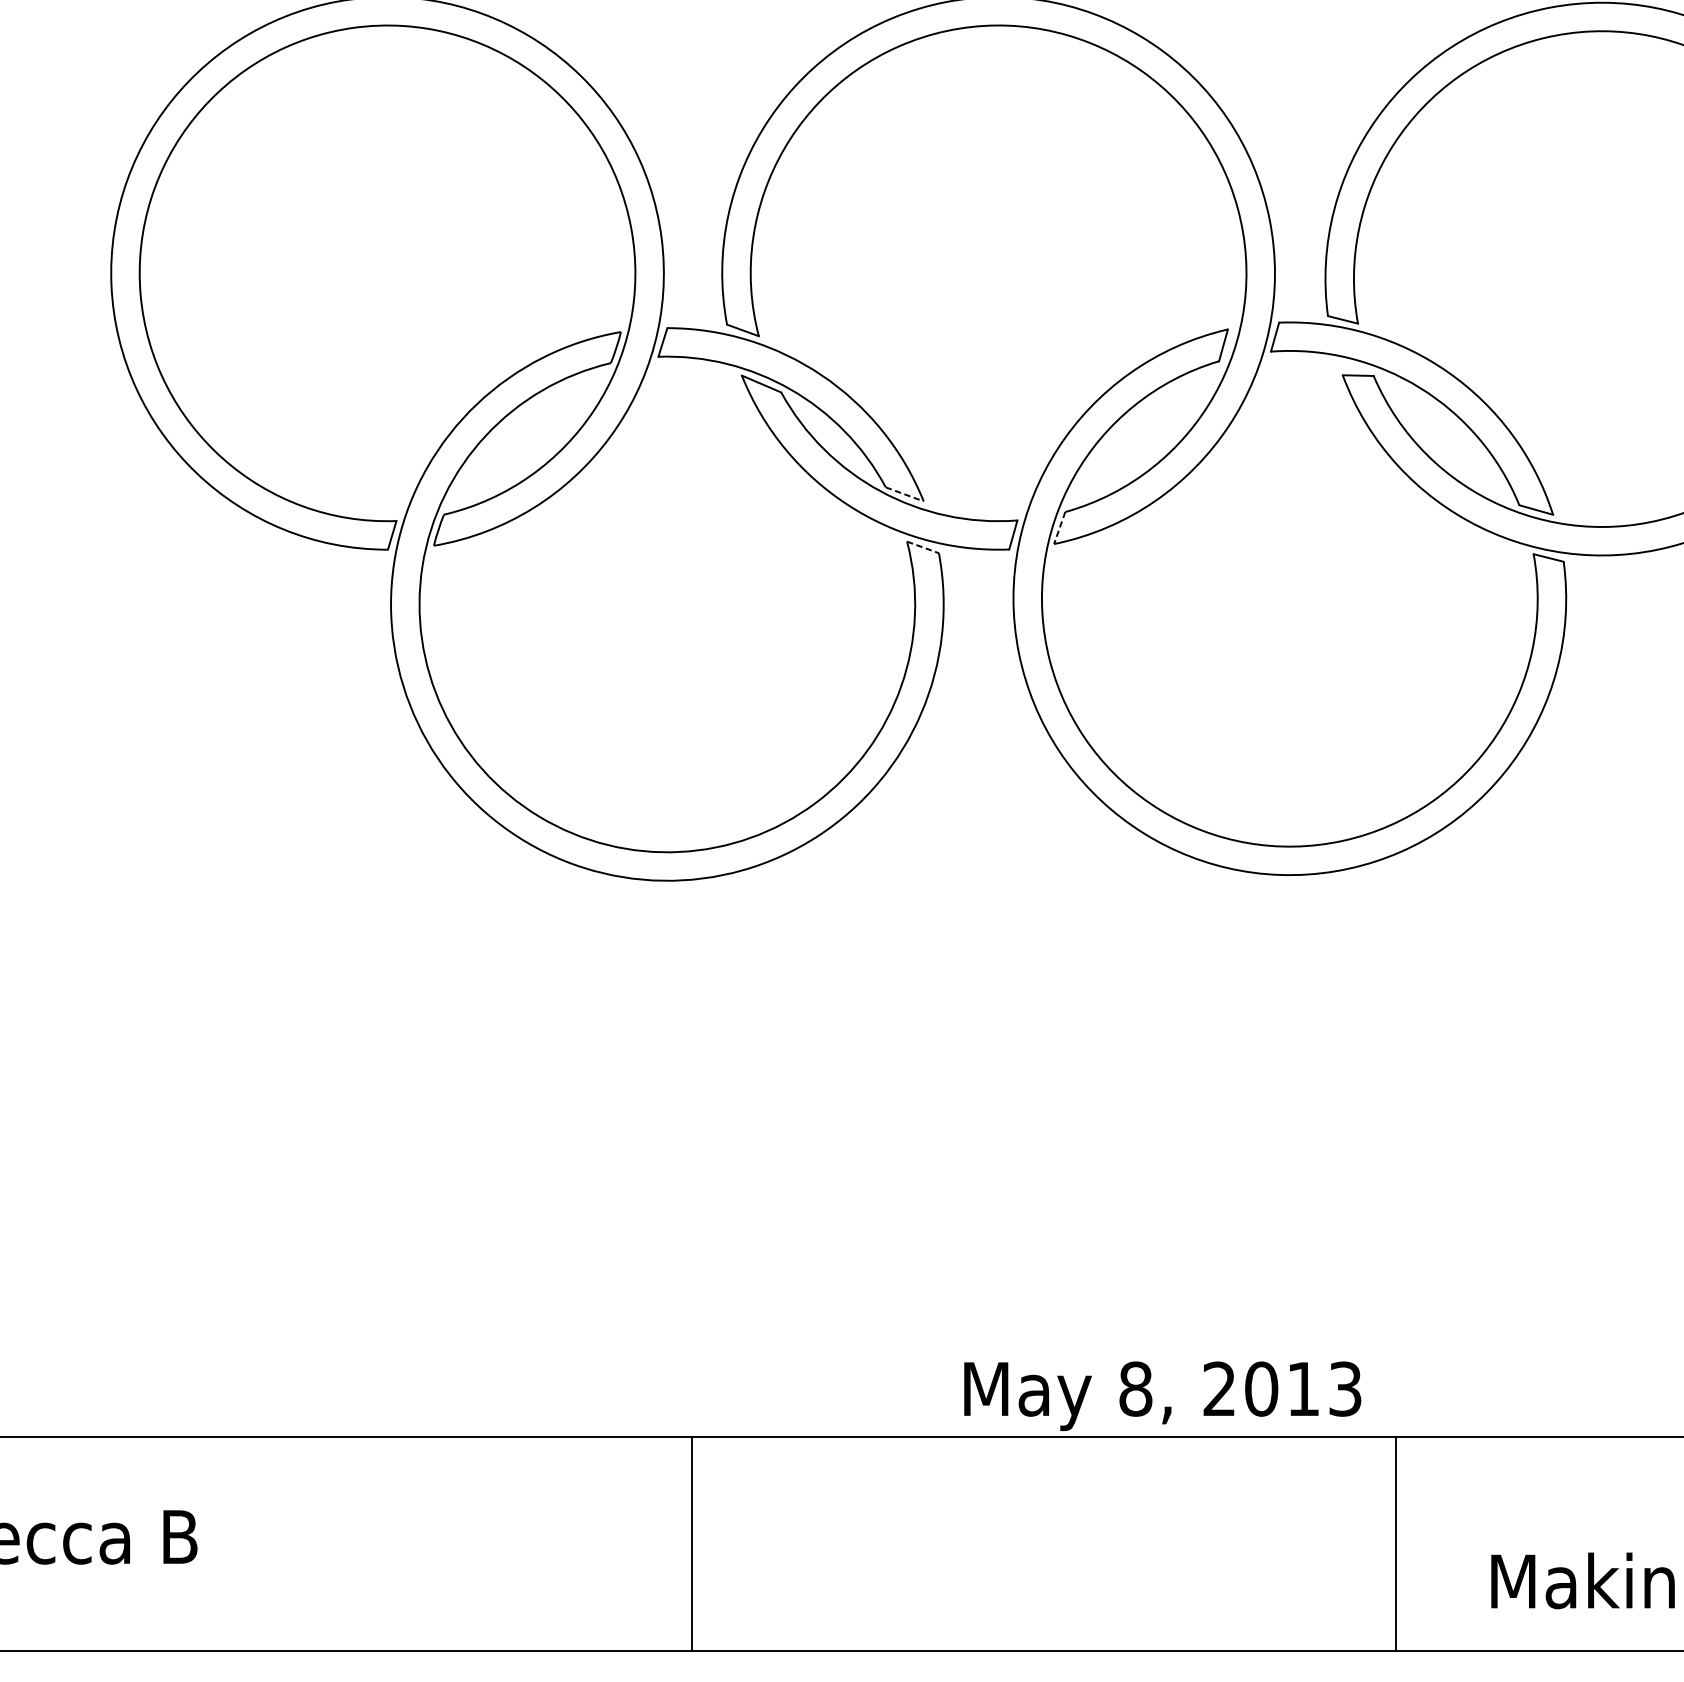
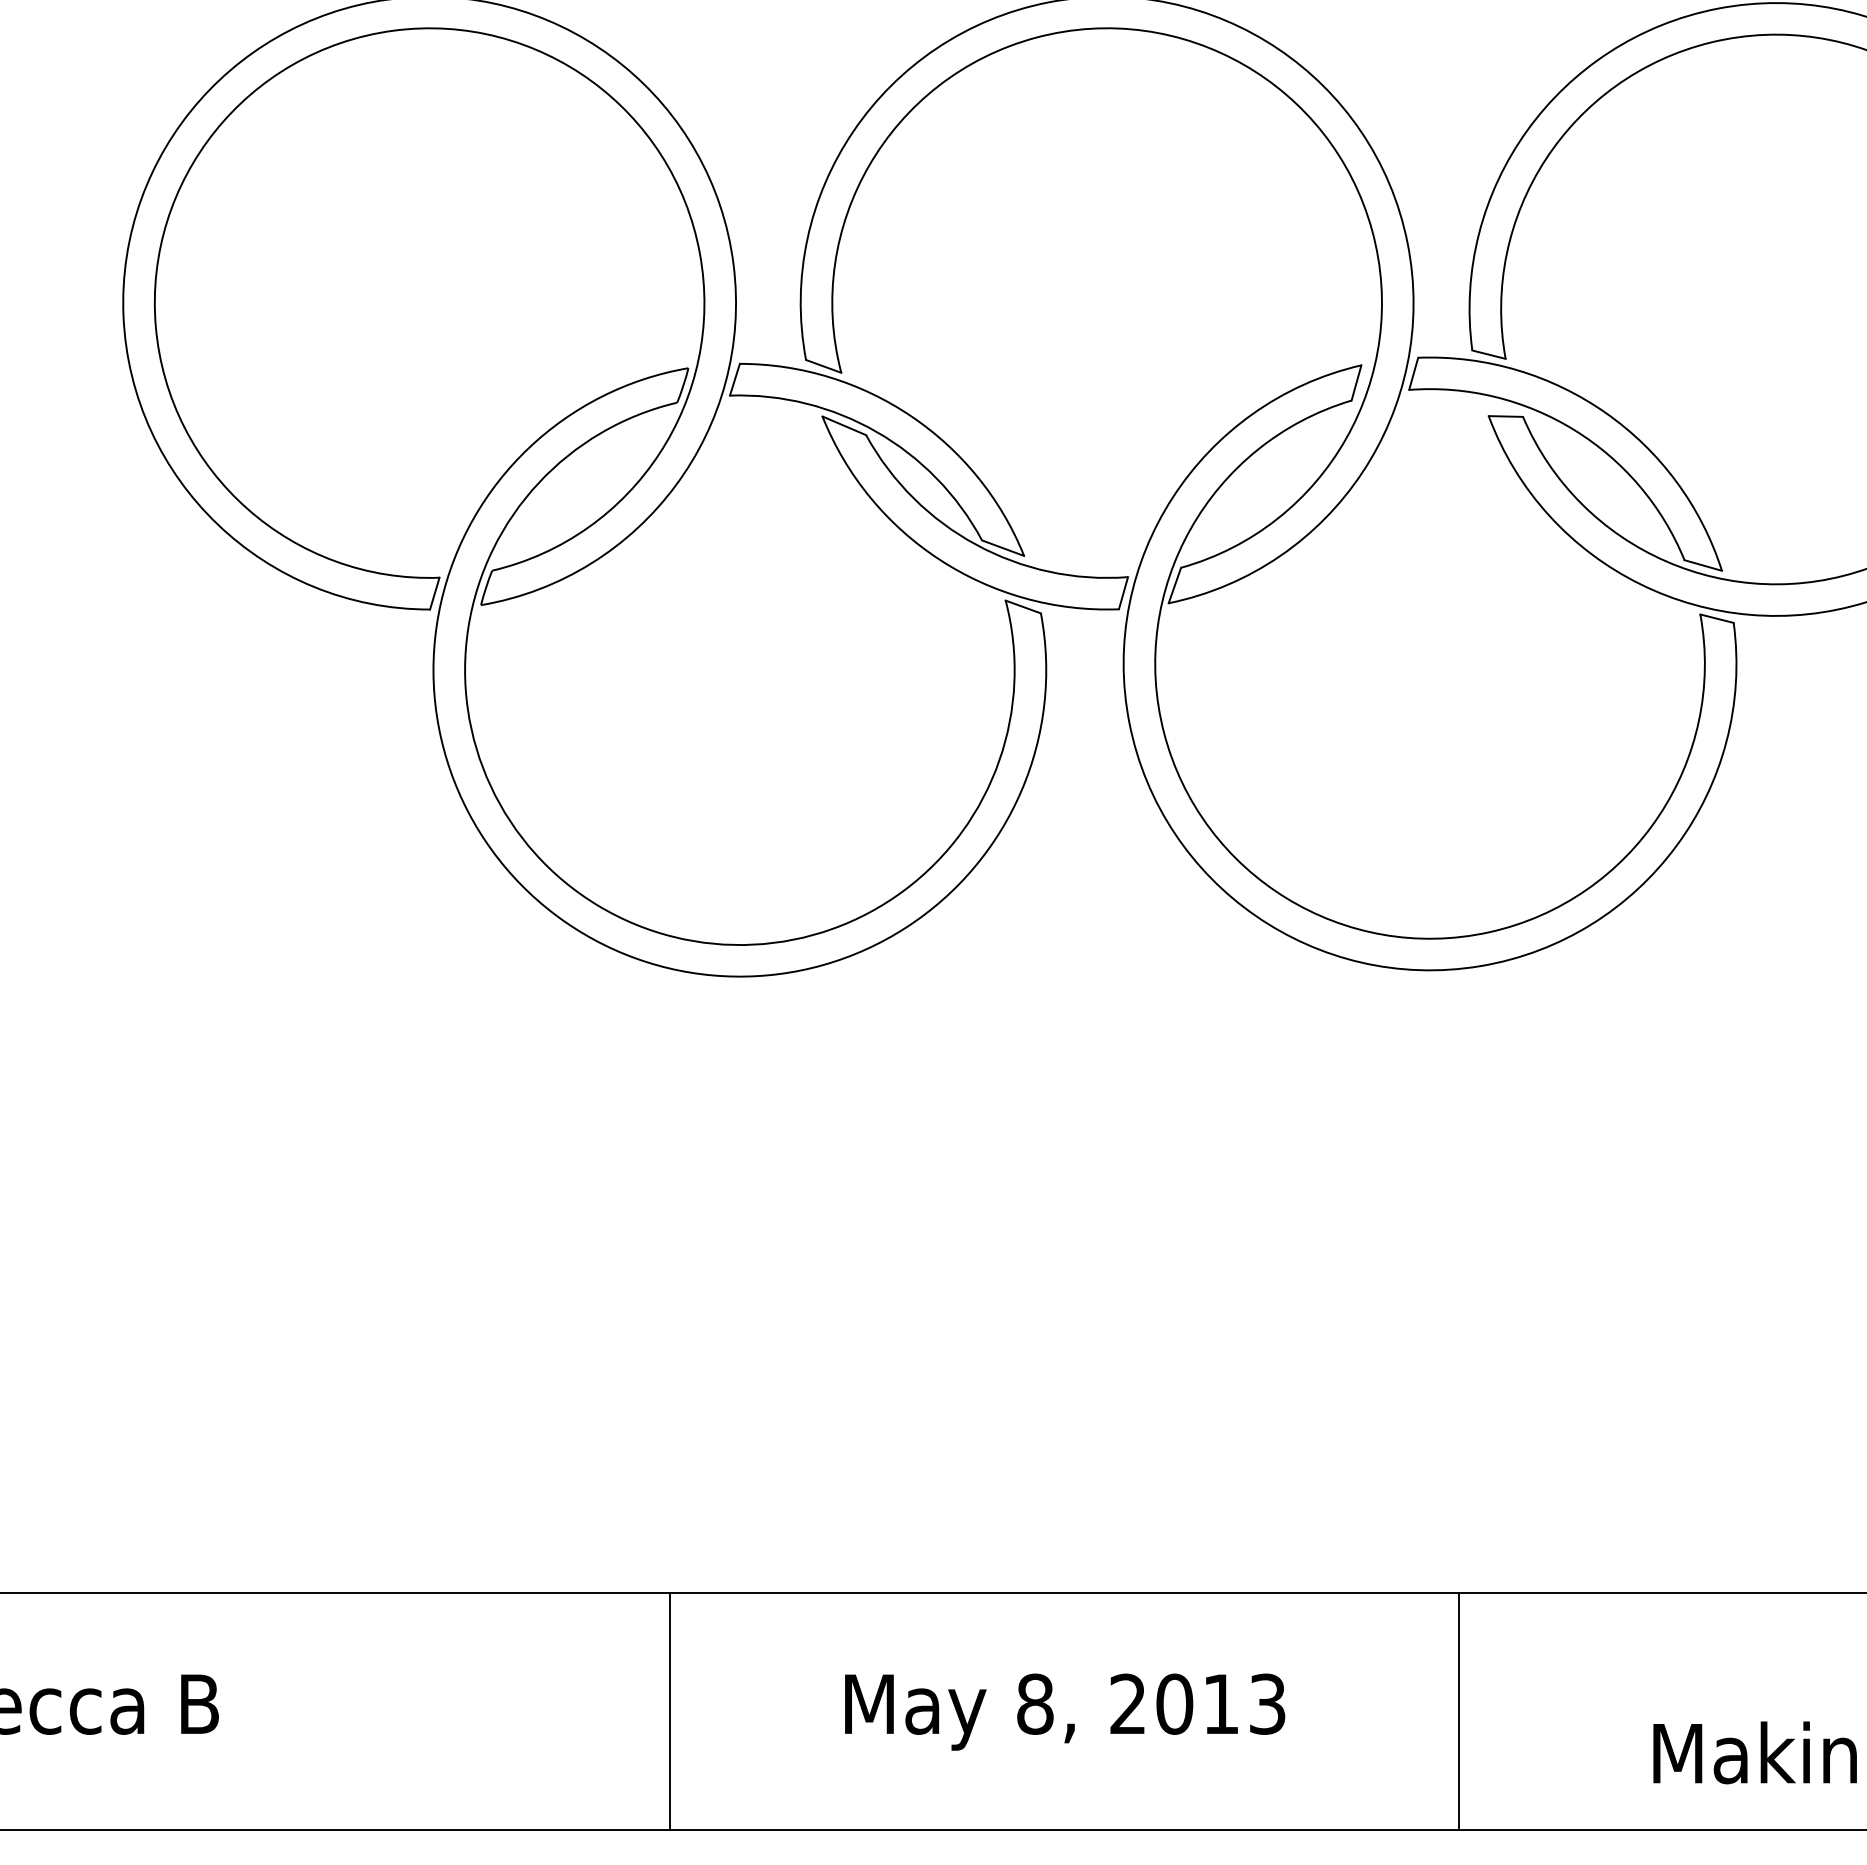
line: (905, 494) -> (1003, 548), dashed -> solid
line: (1059, 528) -> (1174, 585), dashed -> solid
line: (923, 547) -> (1023, 607), dashed -> solid
text: (1163, 1395) -> (1065, 1711), moved
line: (691, 1543) -> (669, 1711), moved
line: (1395, 1543) -> (1459, 1711), moved

